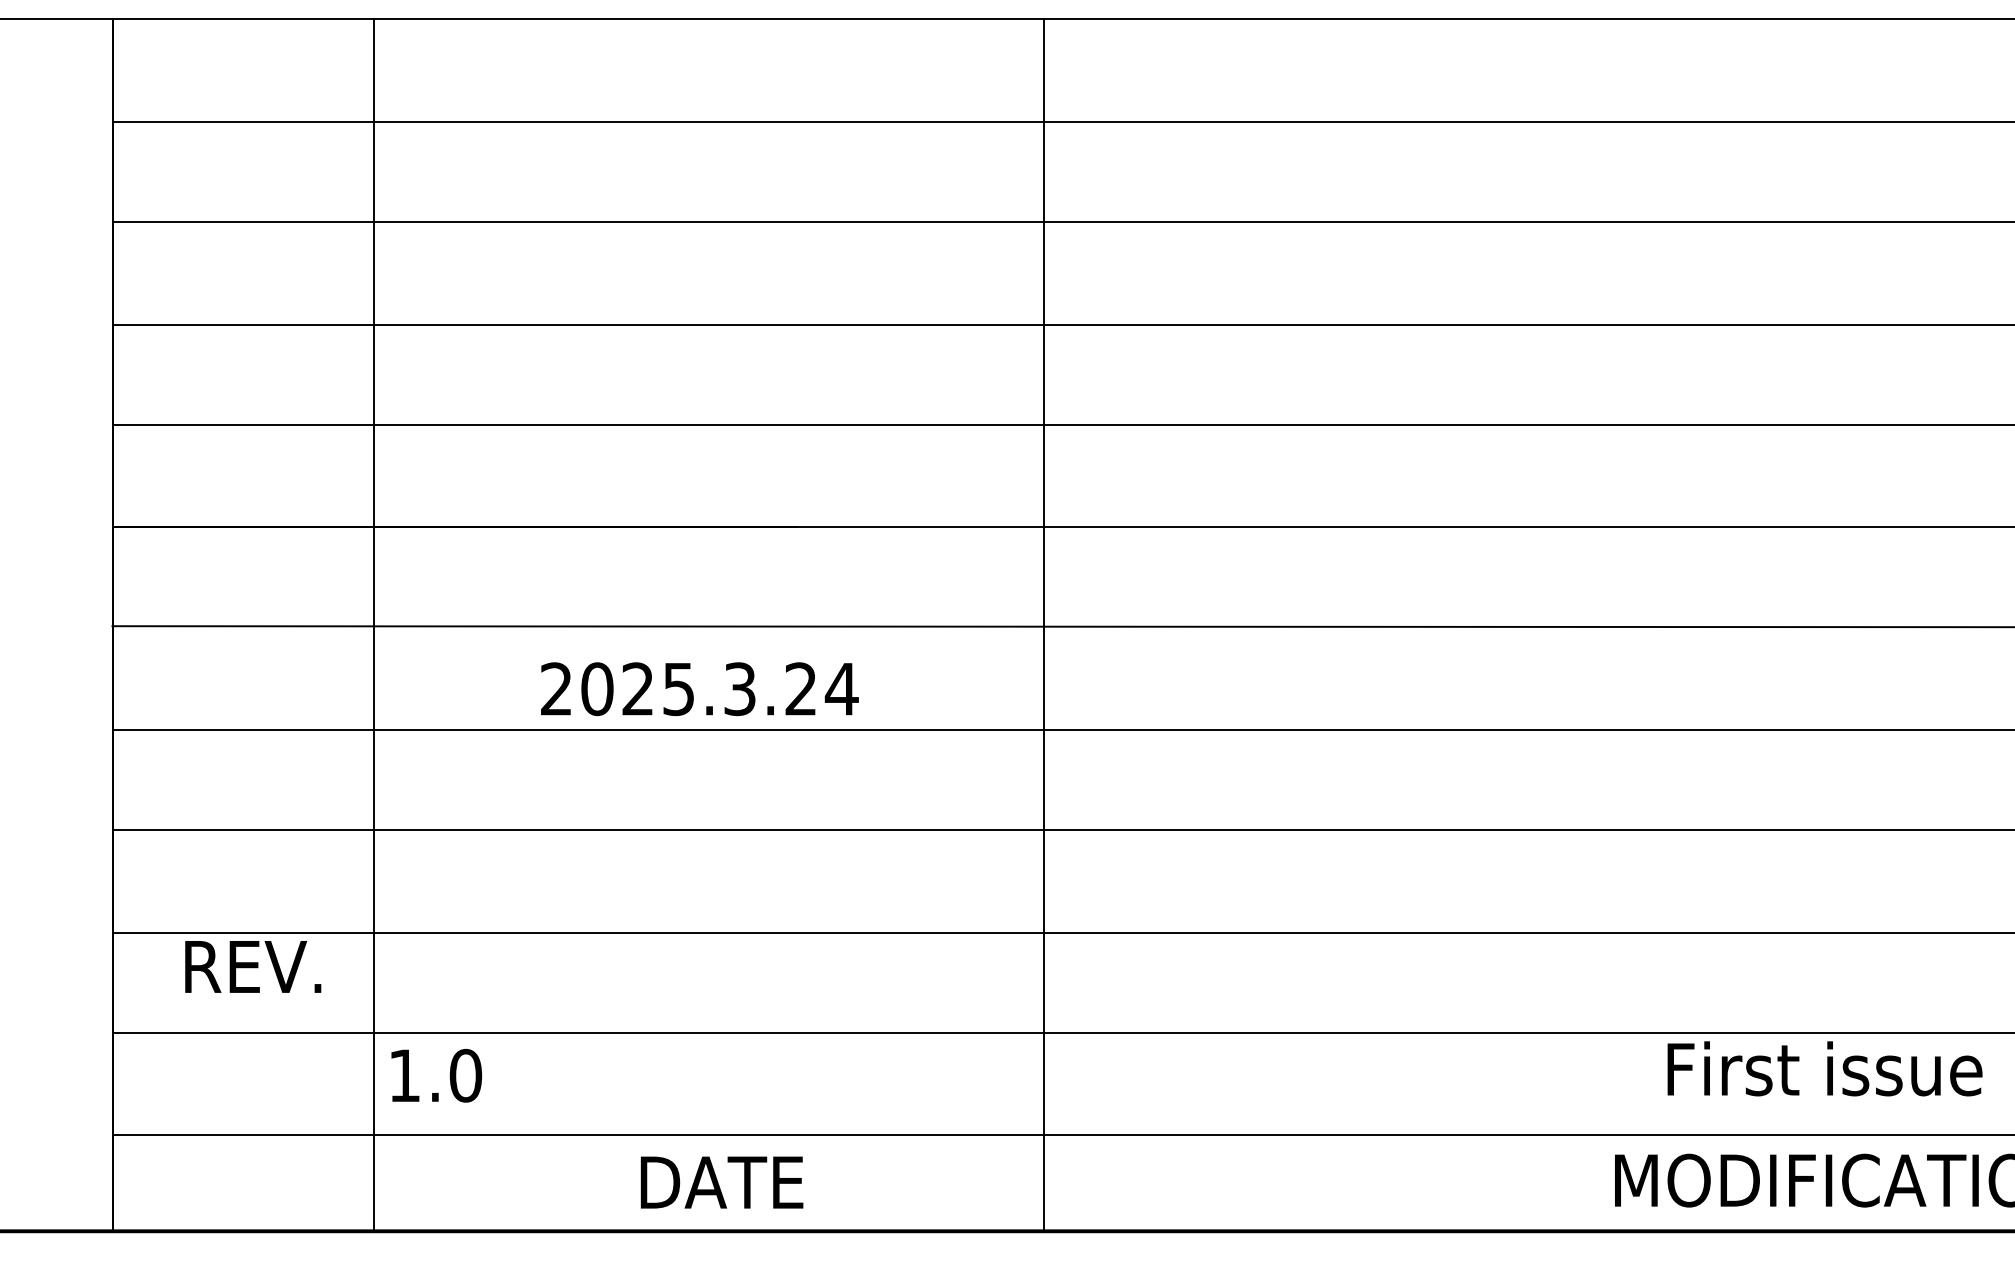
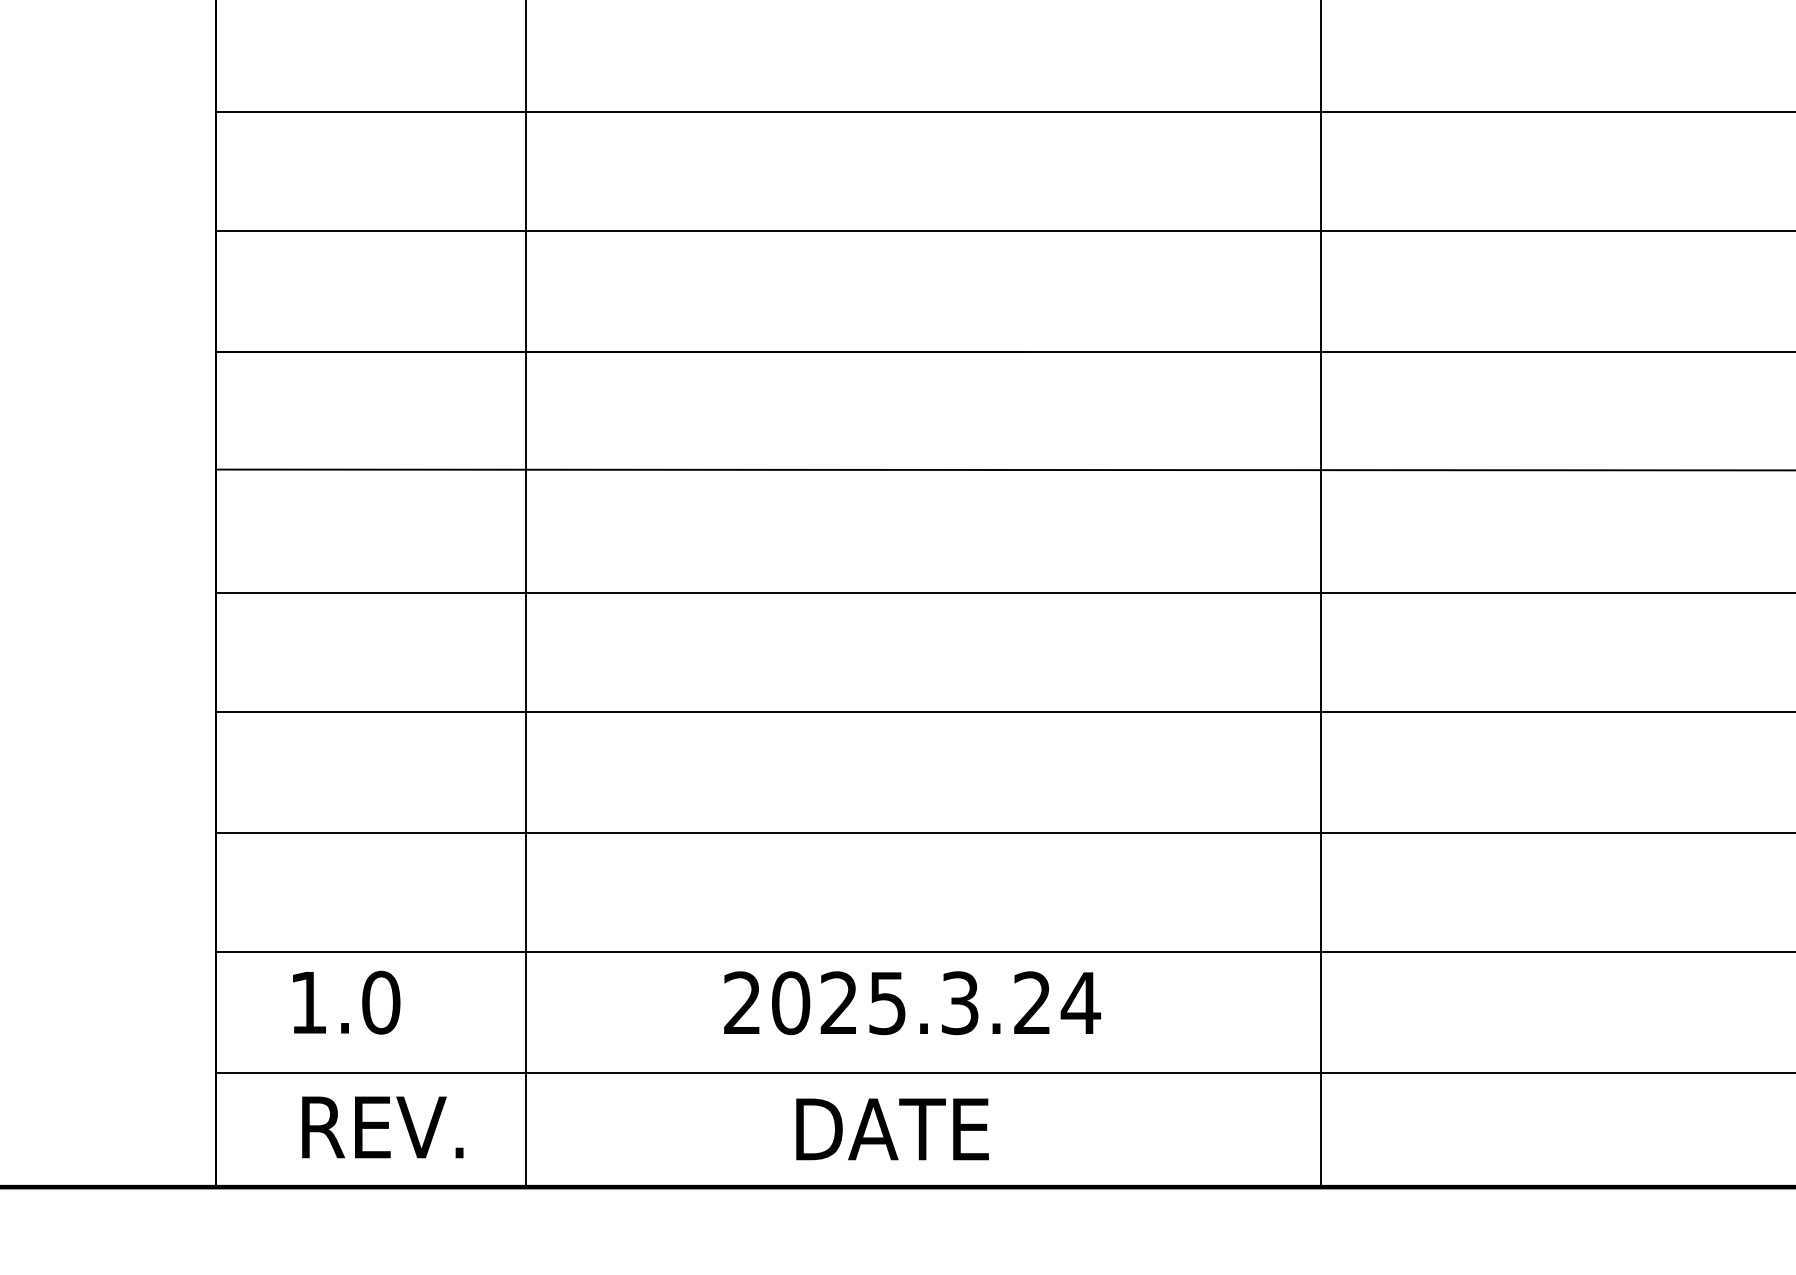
text: (699, 689) -> (912, 1003), moved
text: (253, 966) -> (383, 1126), moved
text: (436, 1075) -> (346, 1002), moved
text: (721, 1182) -> (891, 1129), moved

